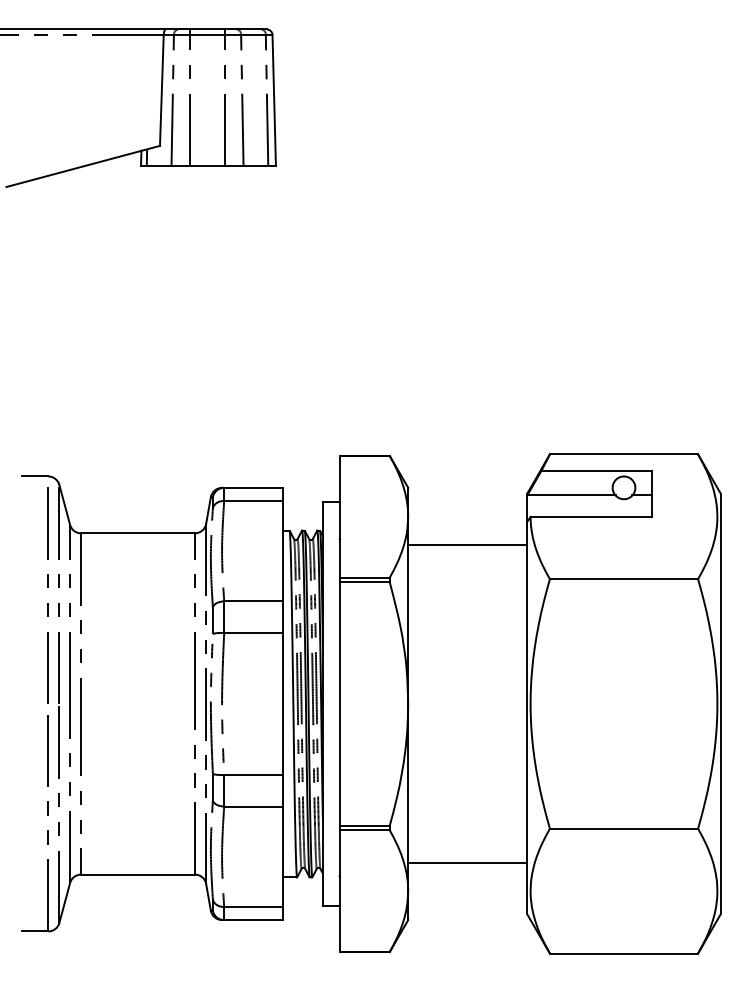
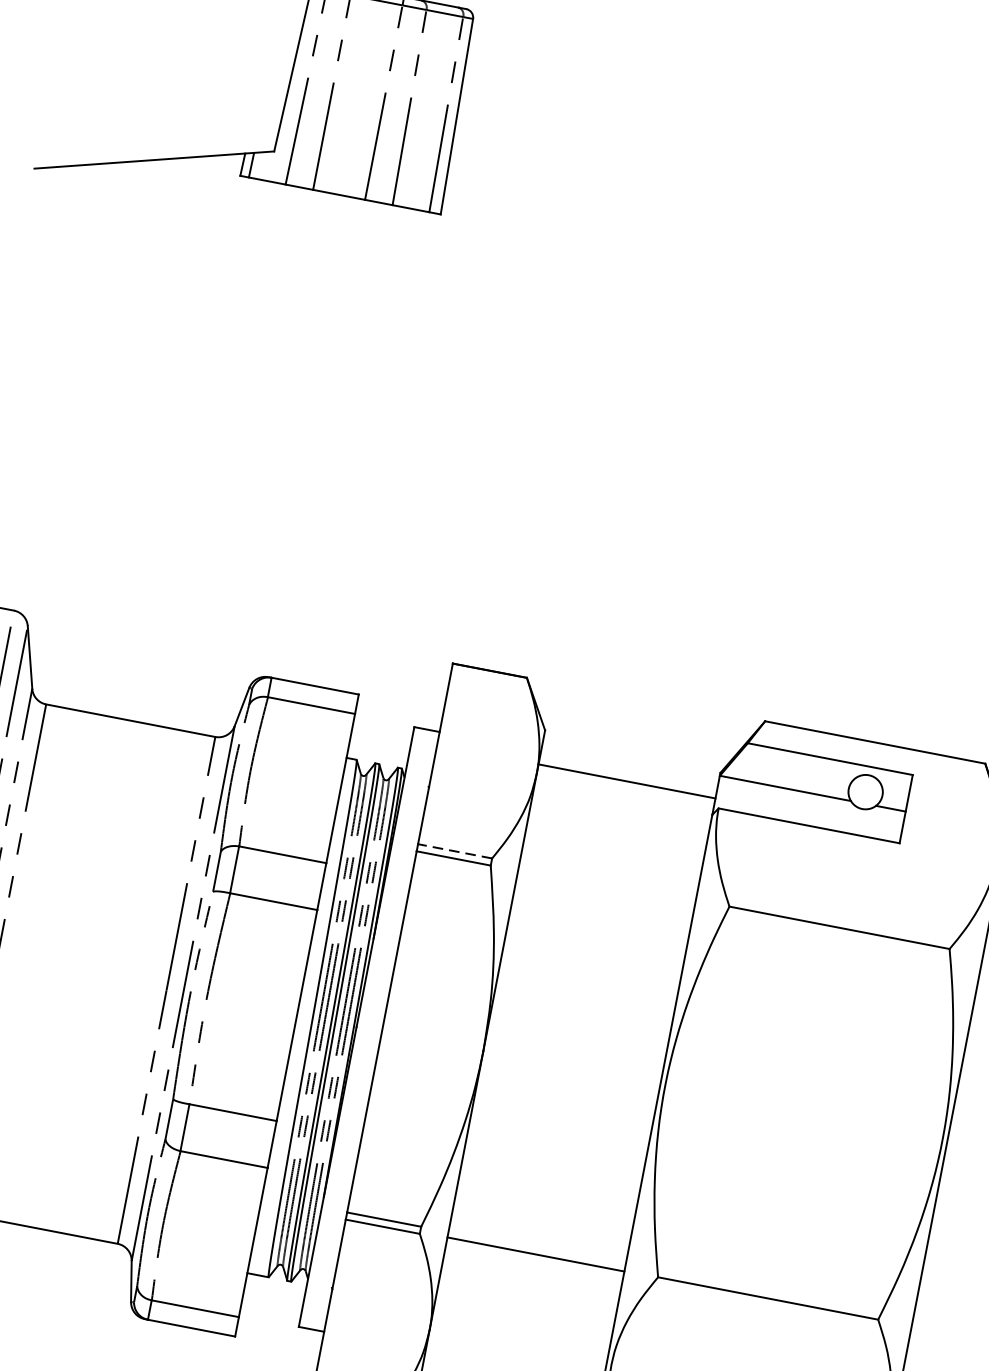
line: (467, 544) -> (626, 781), moved
line: (364, 577) -> (454, 851), solid -> dashed
line: (467, 863) -> (535, 1254), moved

